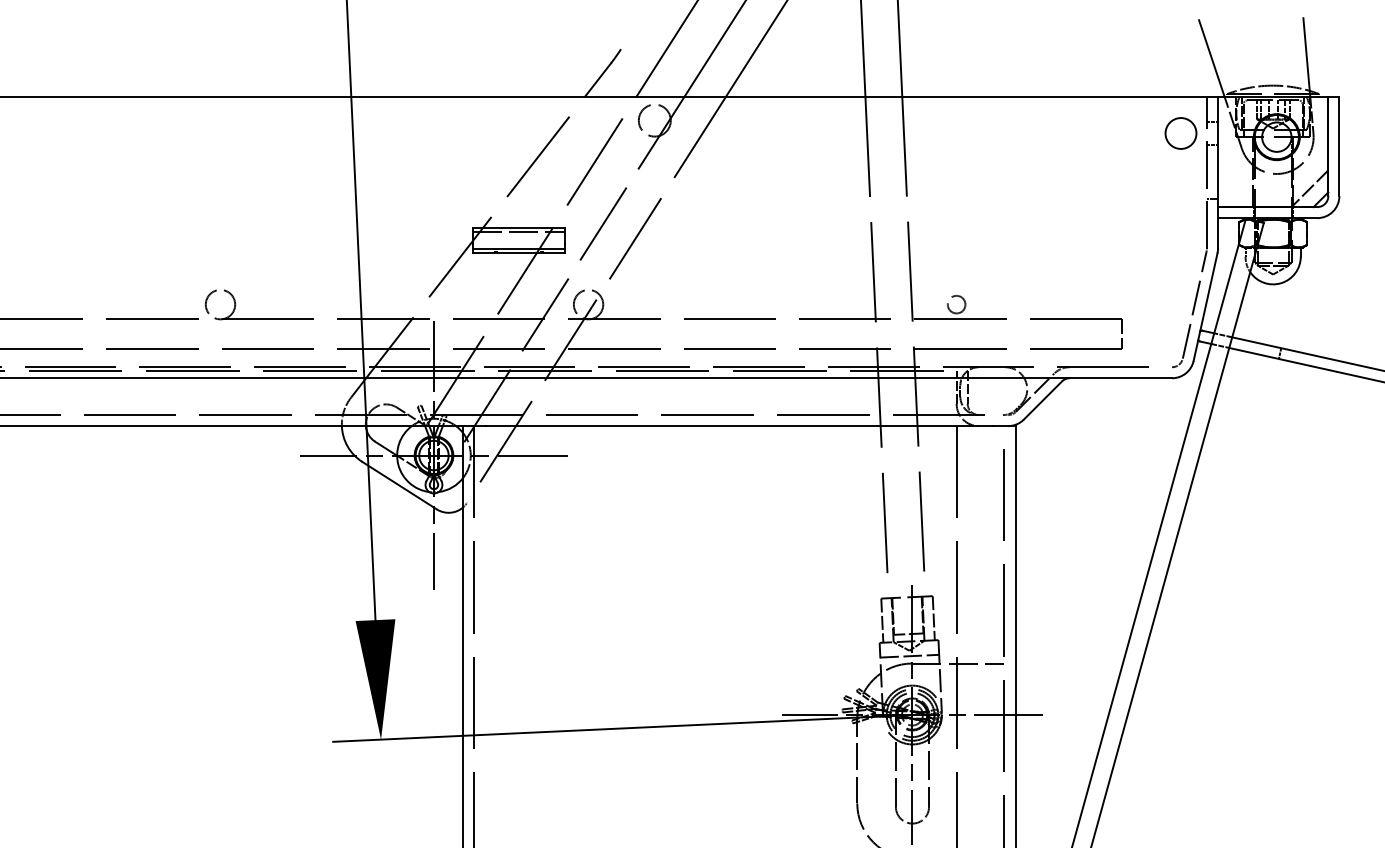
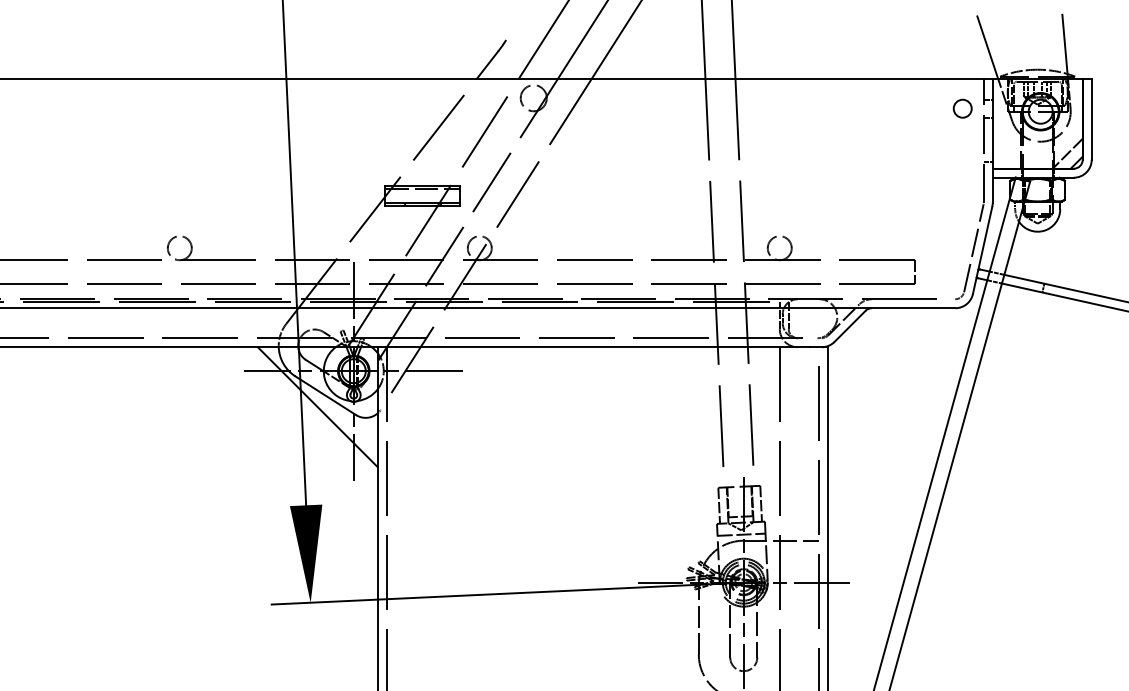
circle: (1181, 133) -> (963, 108), size x0.71
circle: (956, 304) -> (779, 248), size x1.67
line: (389, 499) -> (317, 407), added

